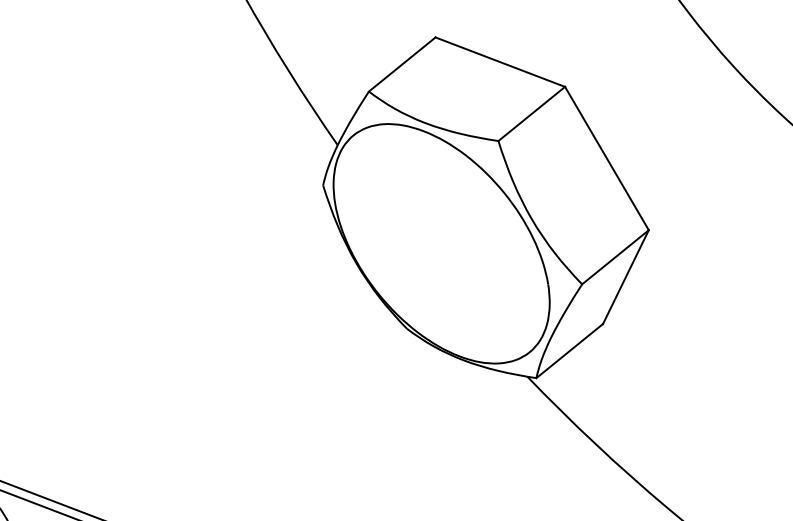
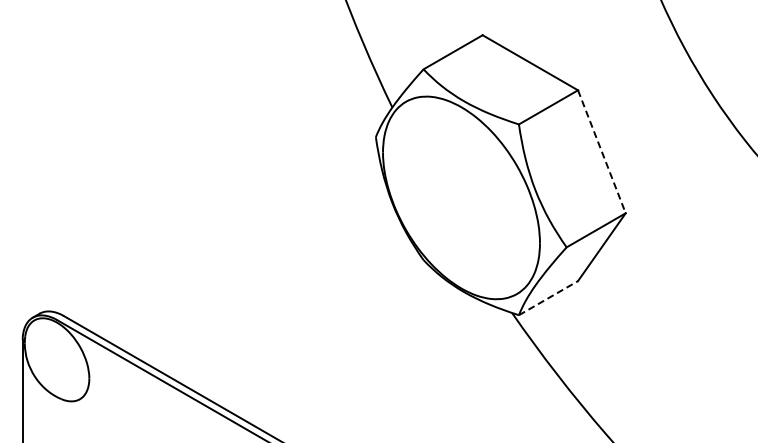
line: (606, 158) -> (601, 151), solid -> dashed
line: (569, 350) -> (548, 297), solid -> dashed

